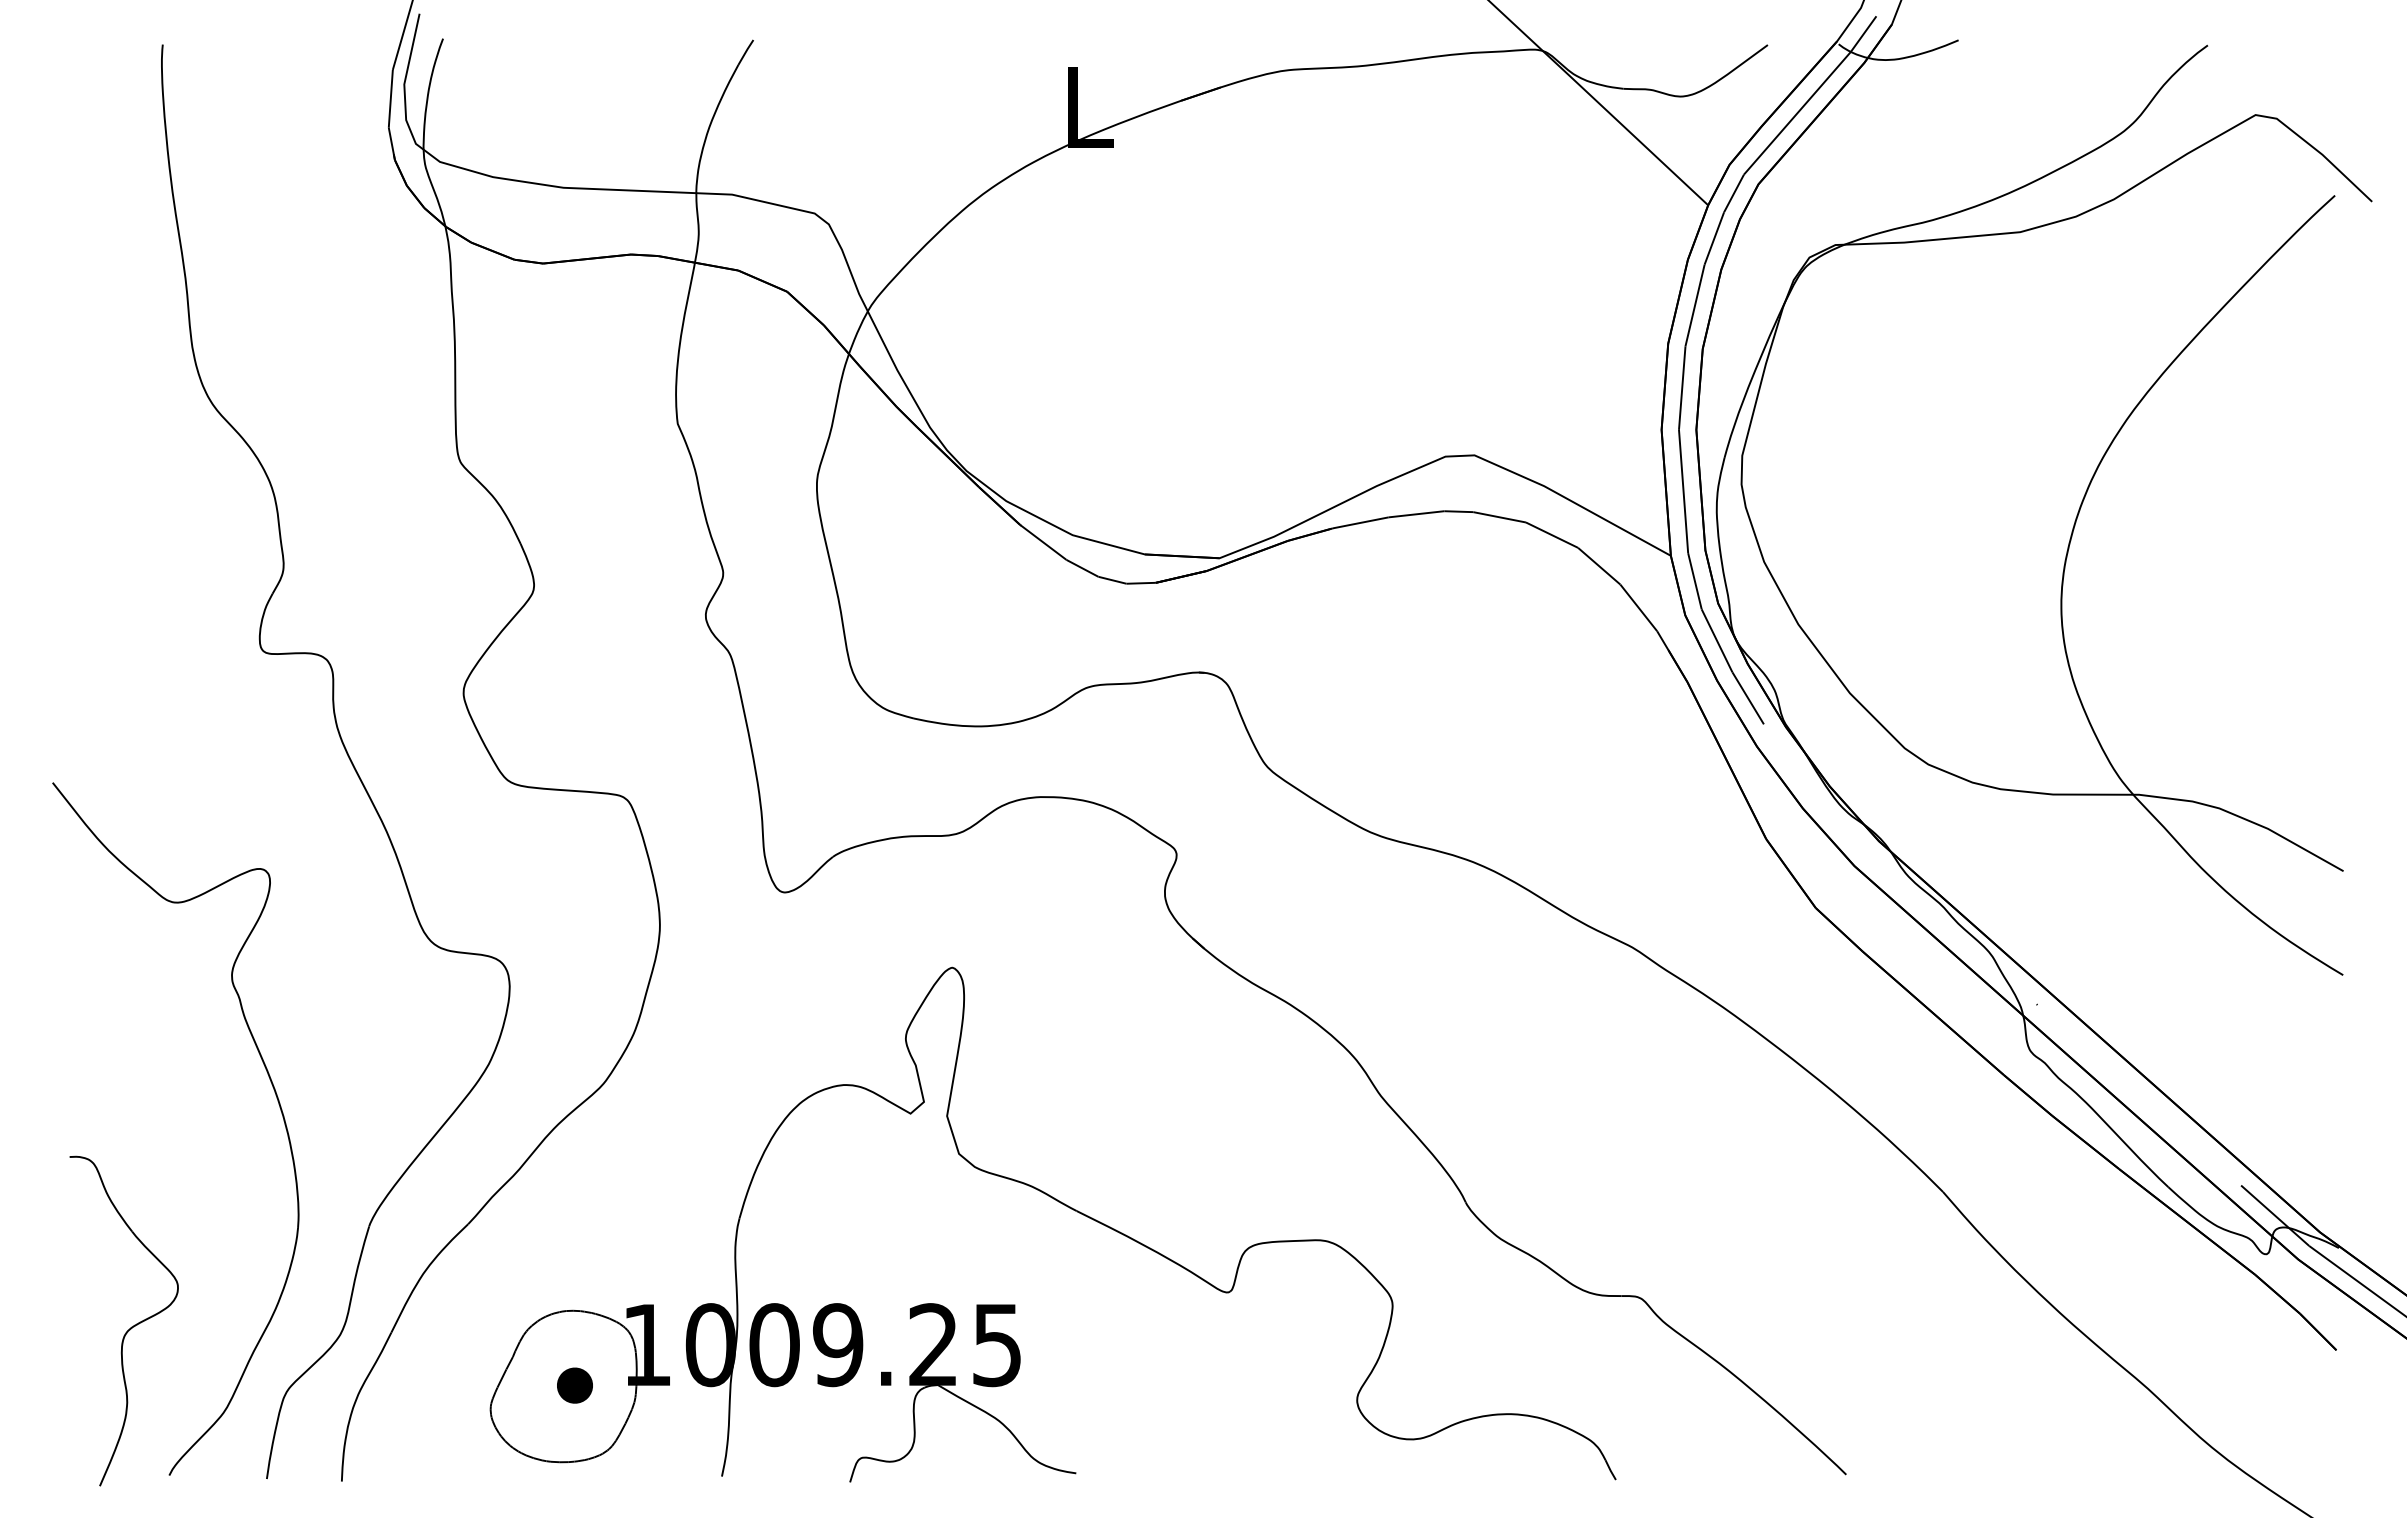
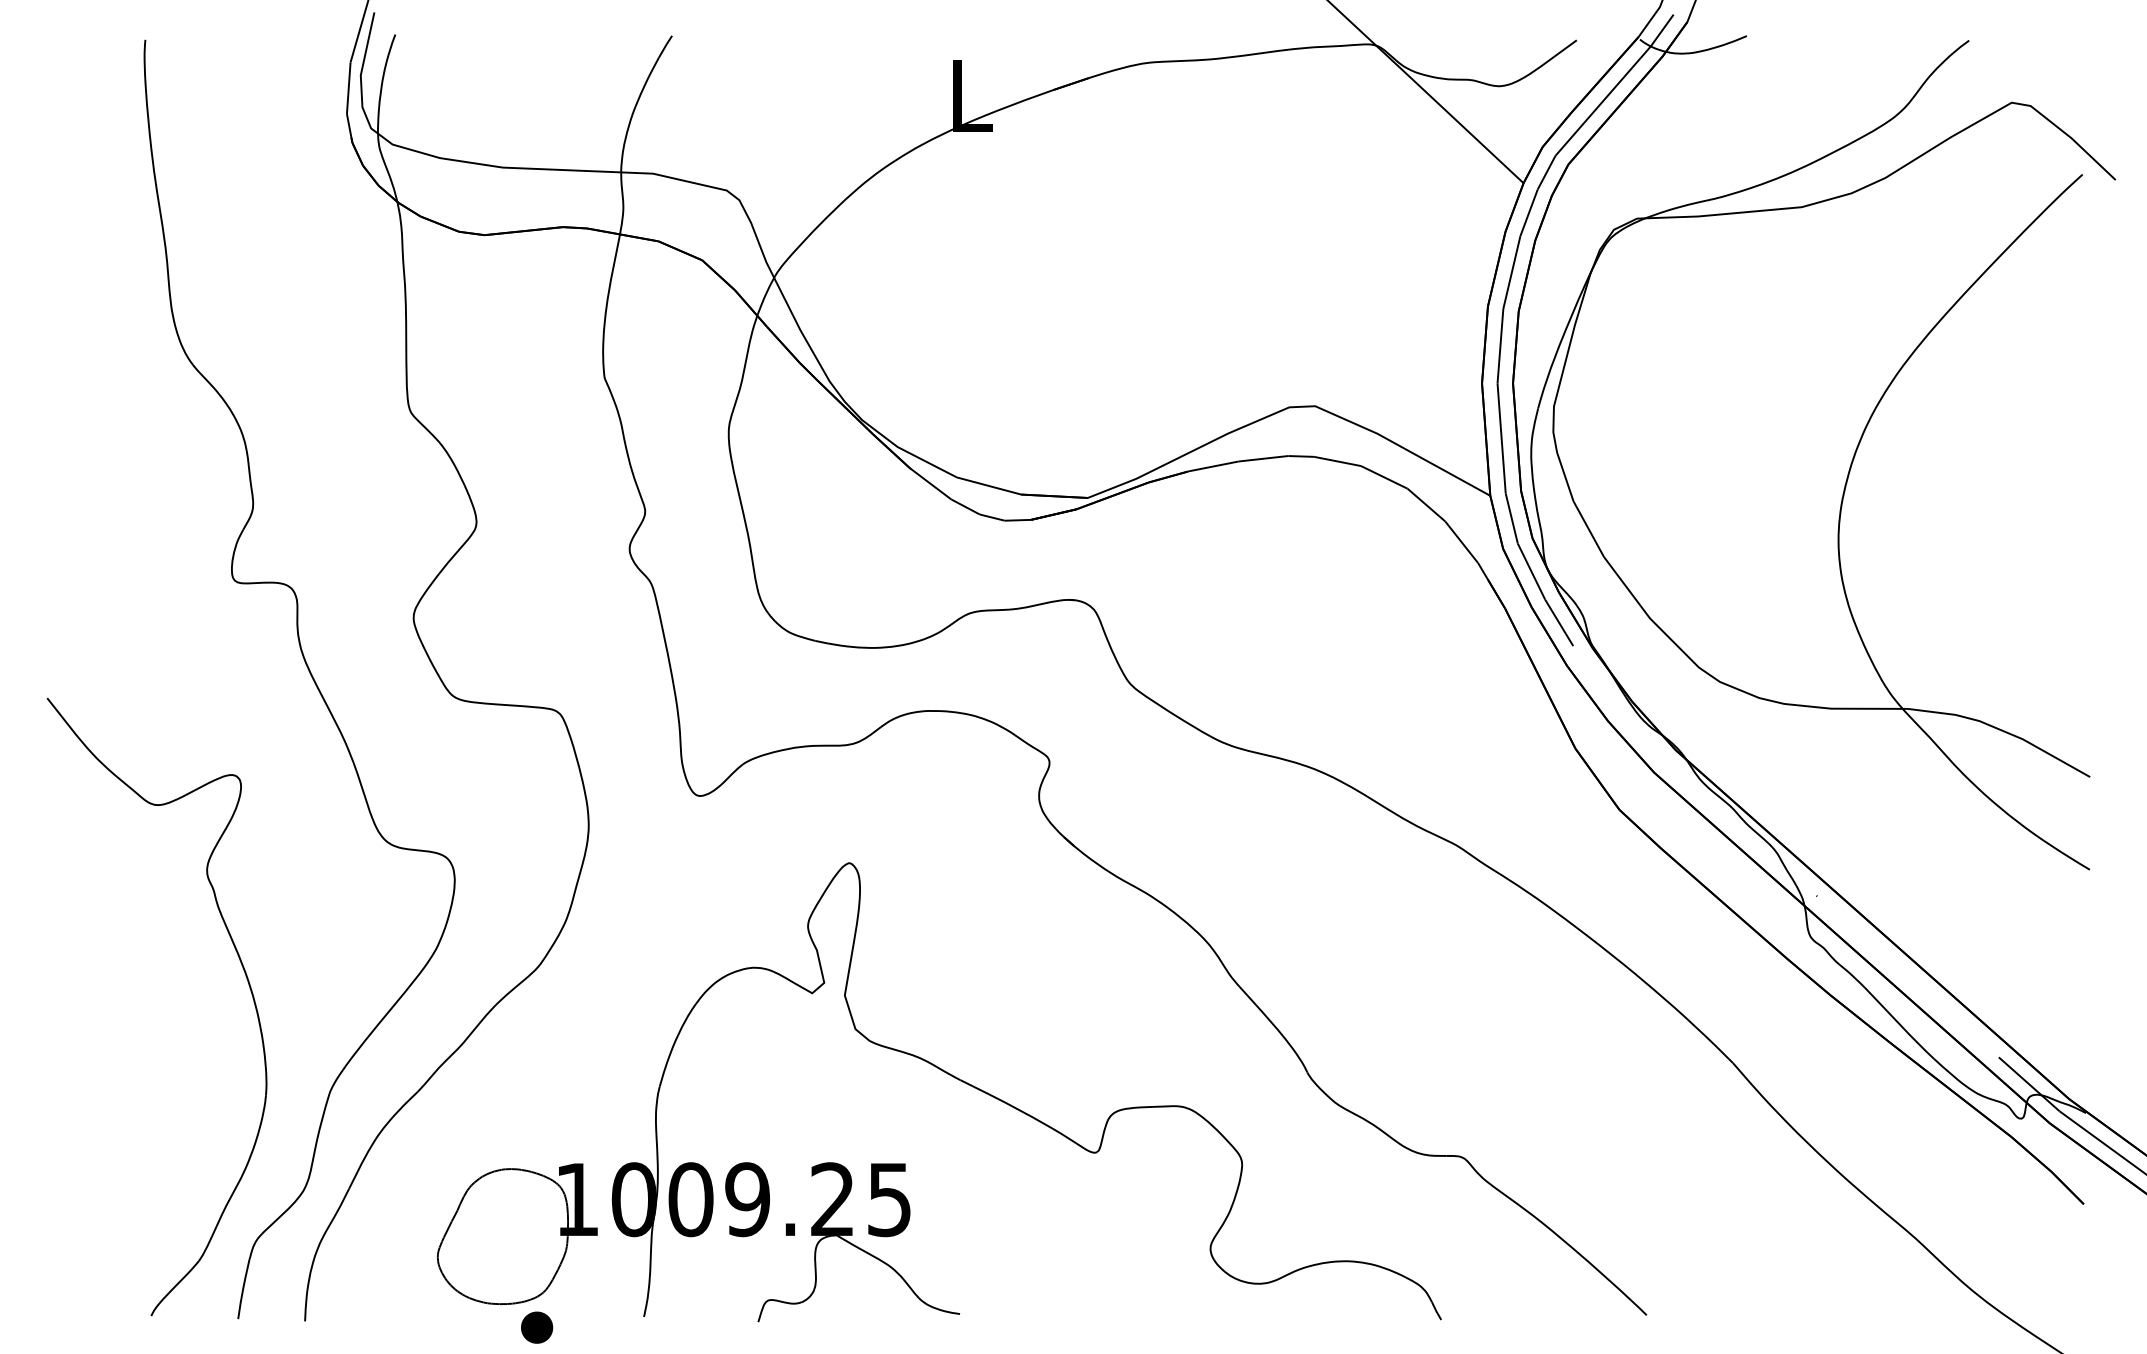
part: (130, 1327) -> (116, 1183), removed
part: (574, 1385) -> (536, 1327), moved

